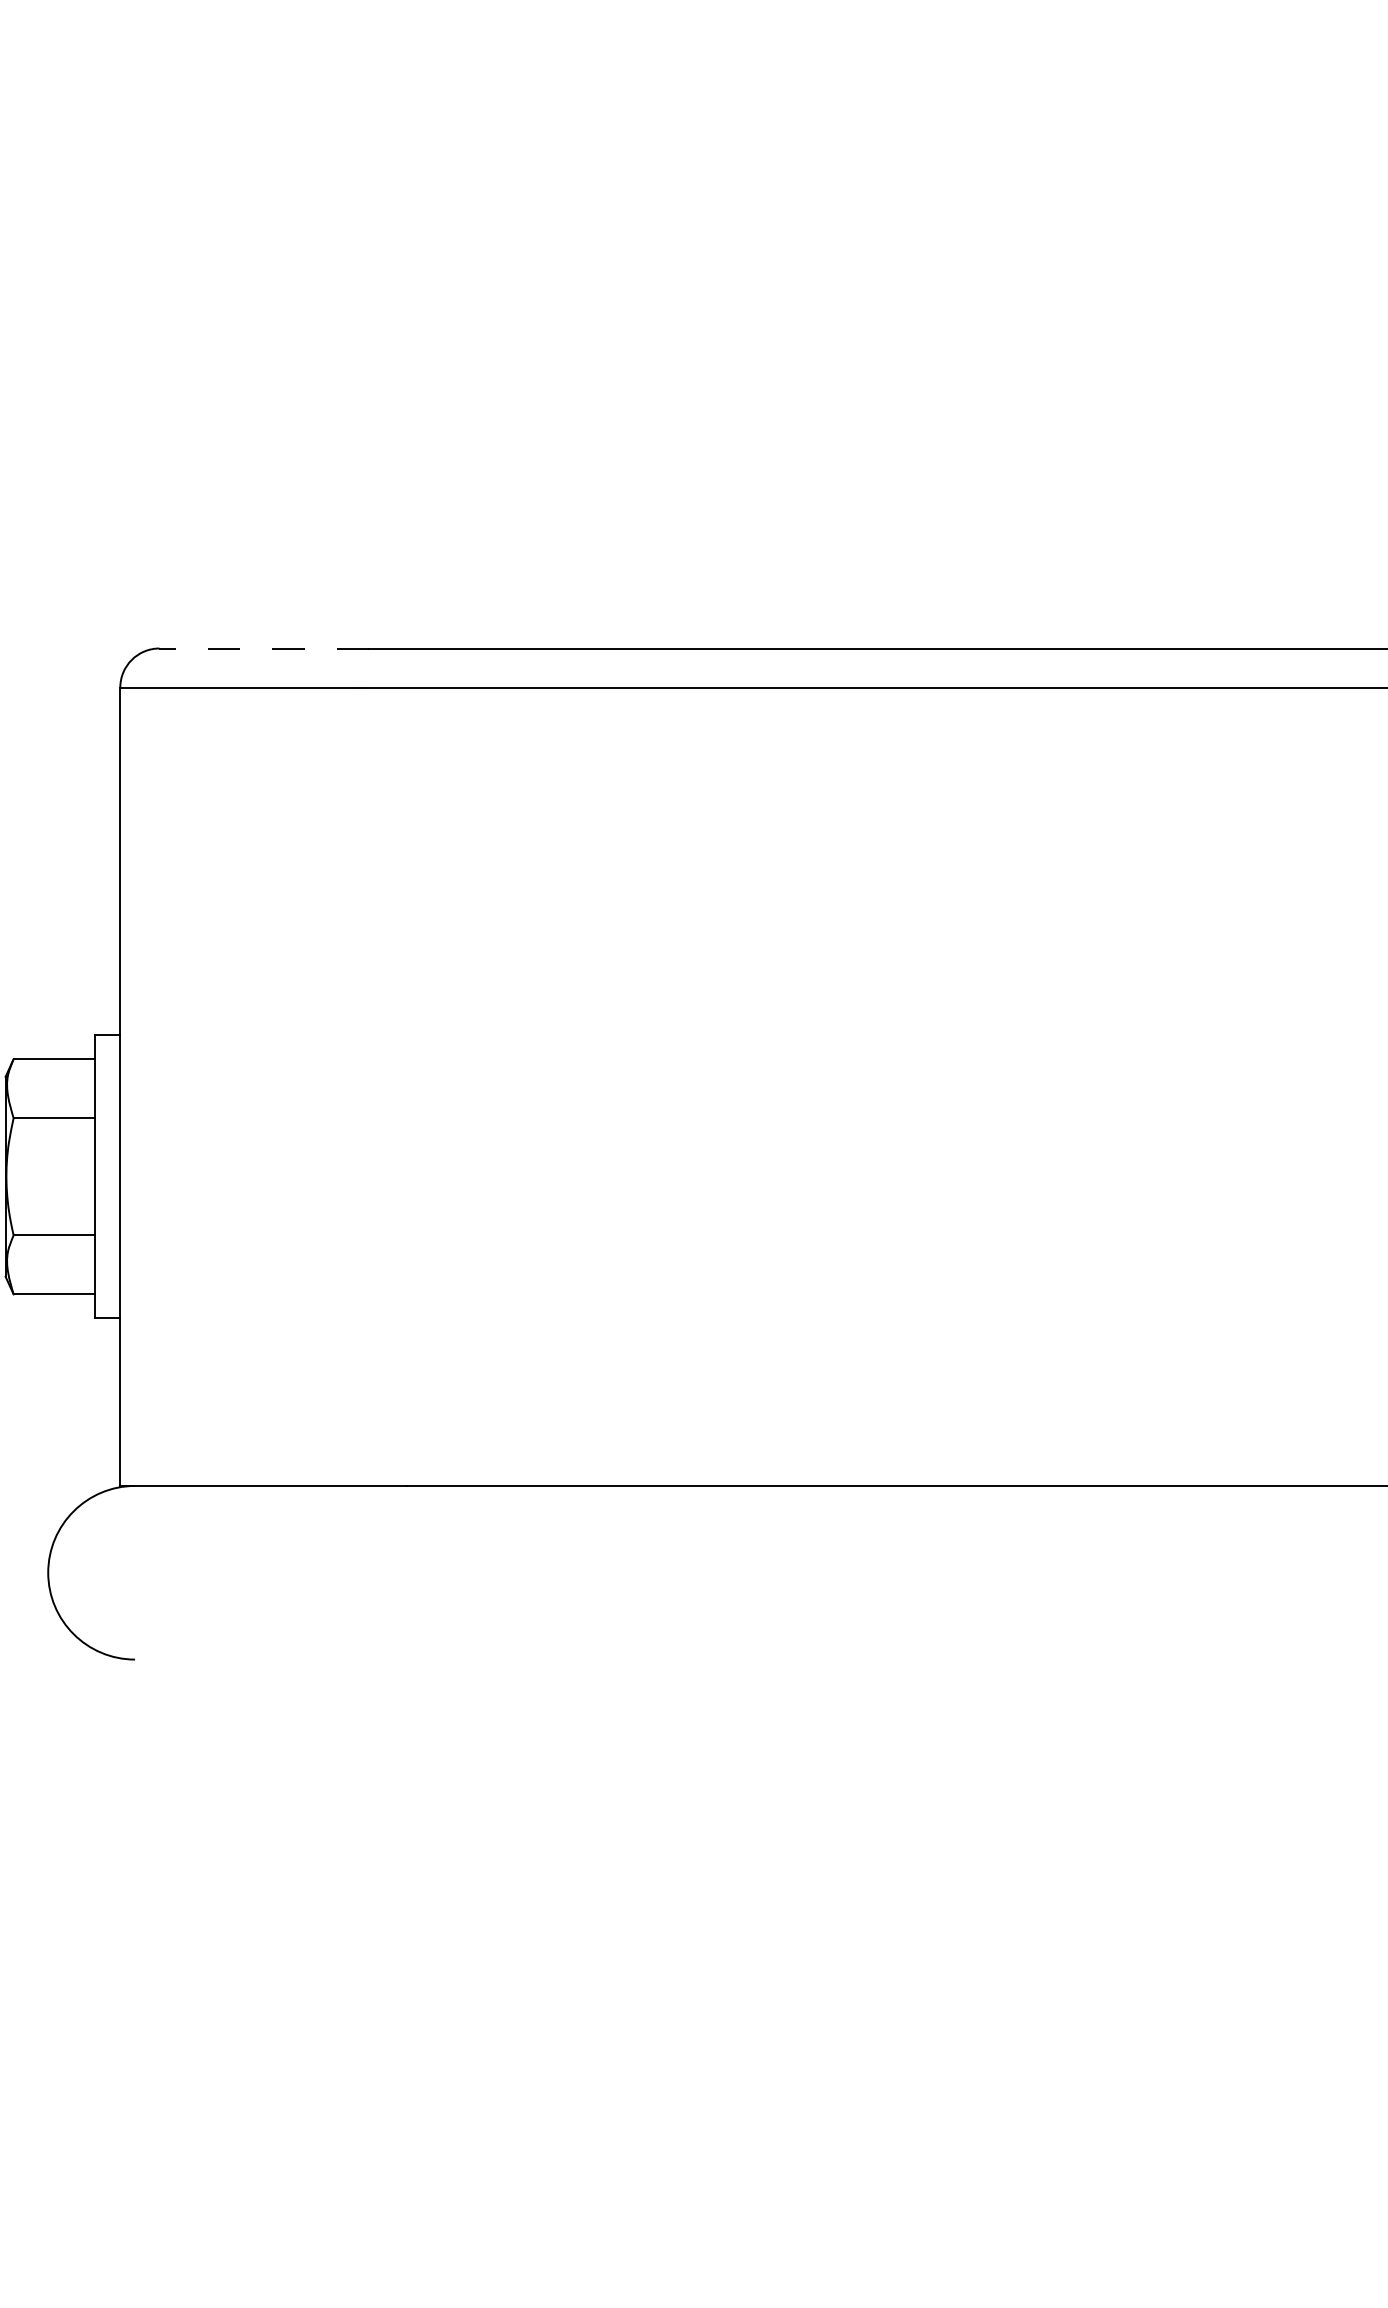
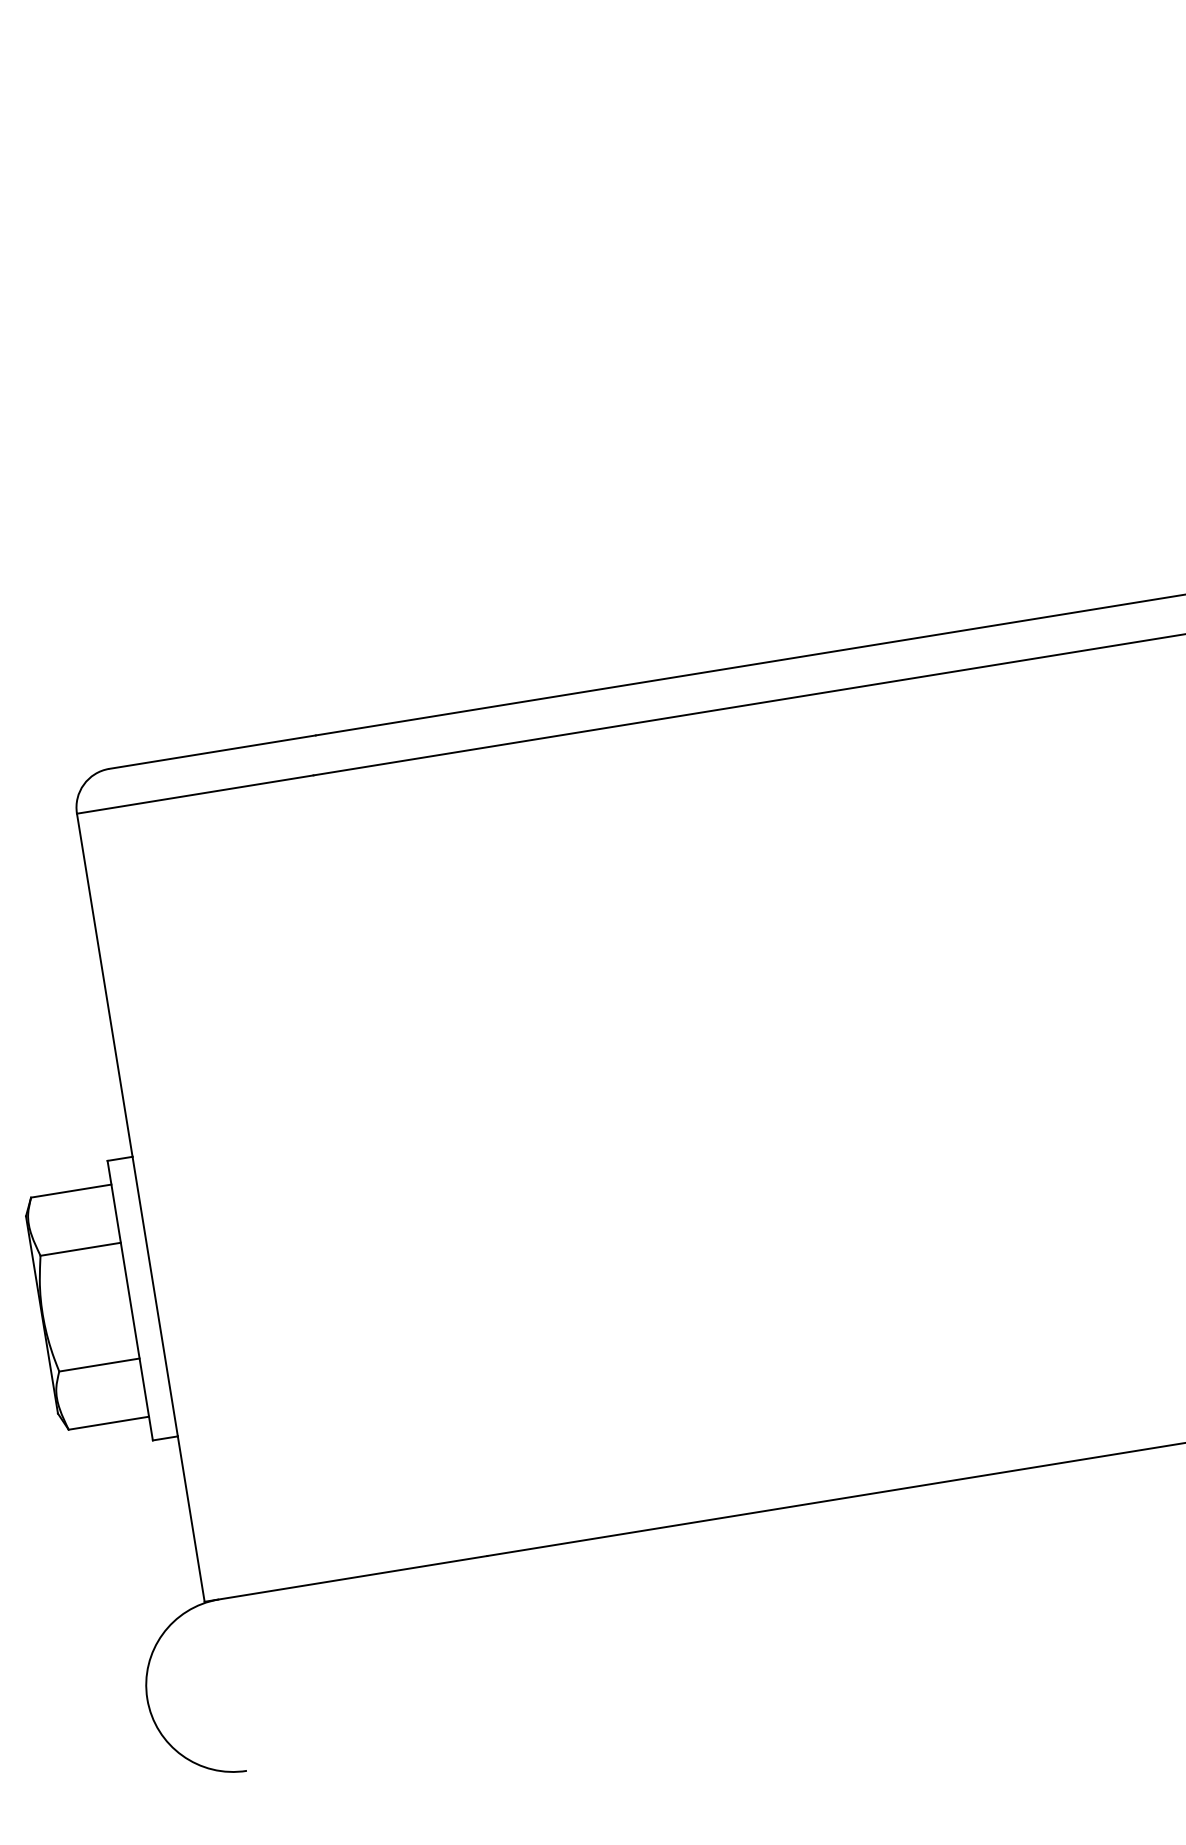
line: (264, 648) -> (213, 752), dashed -> solid

